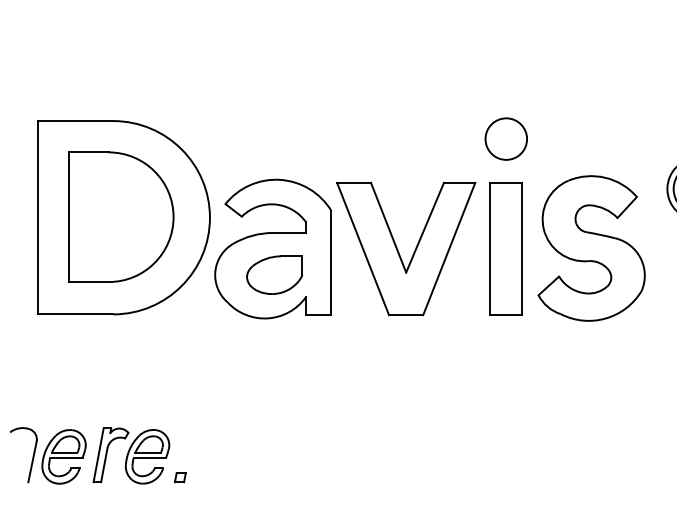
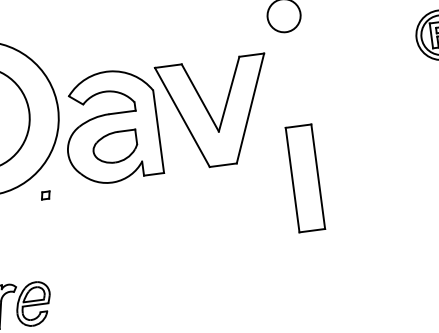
part: (505, 248) -> (304, 178), moved
part: (591, 248) -> (362, 93), removed
part: (180, 477) -> (45, 195), moved

